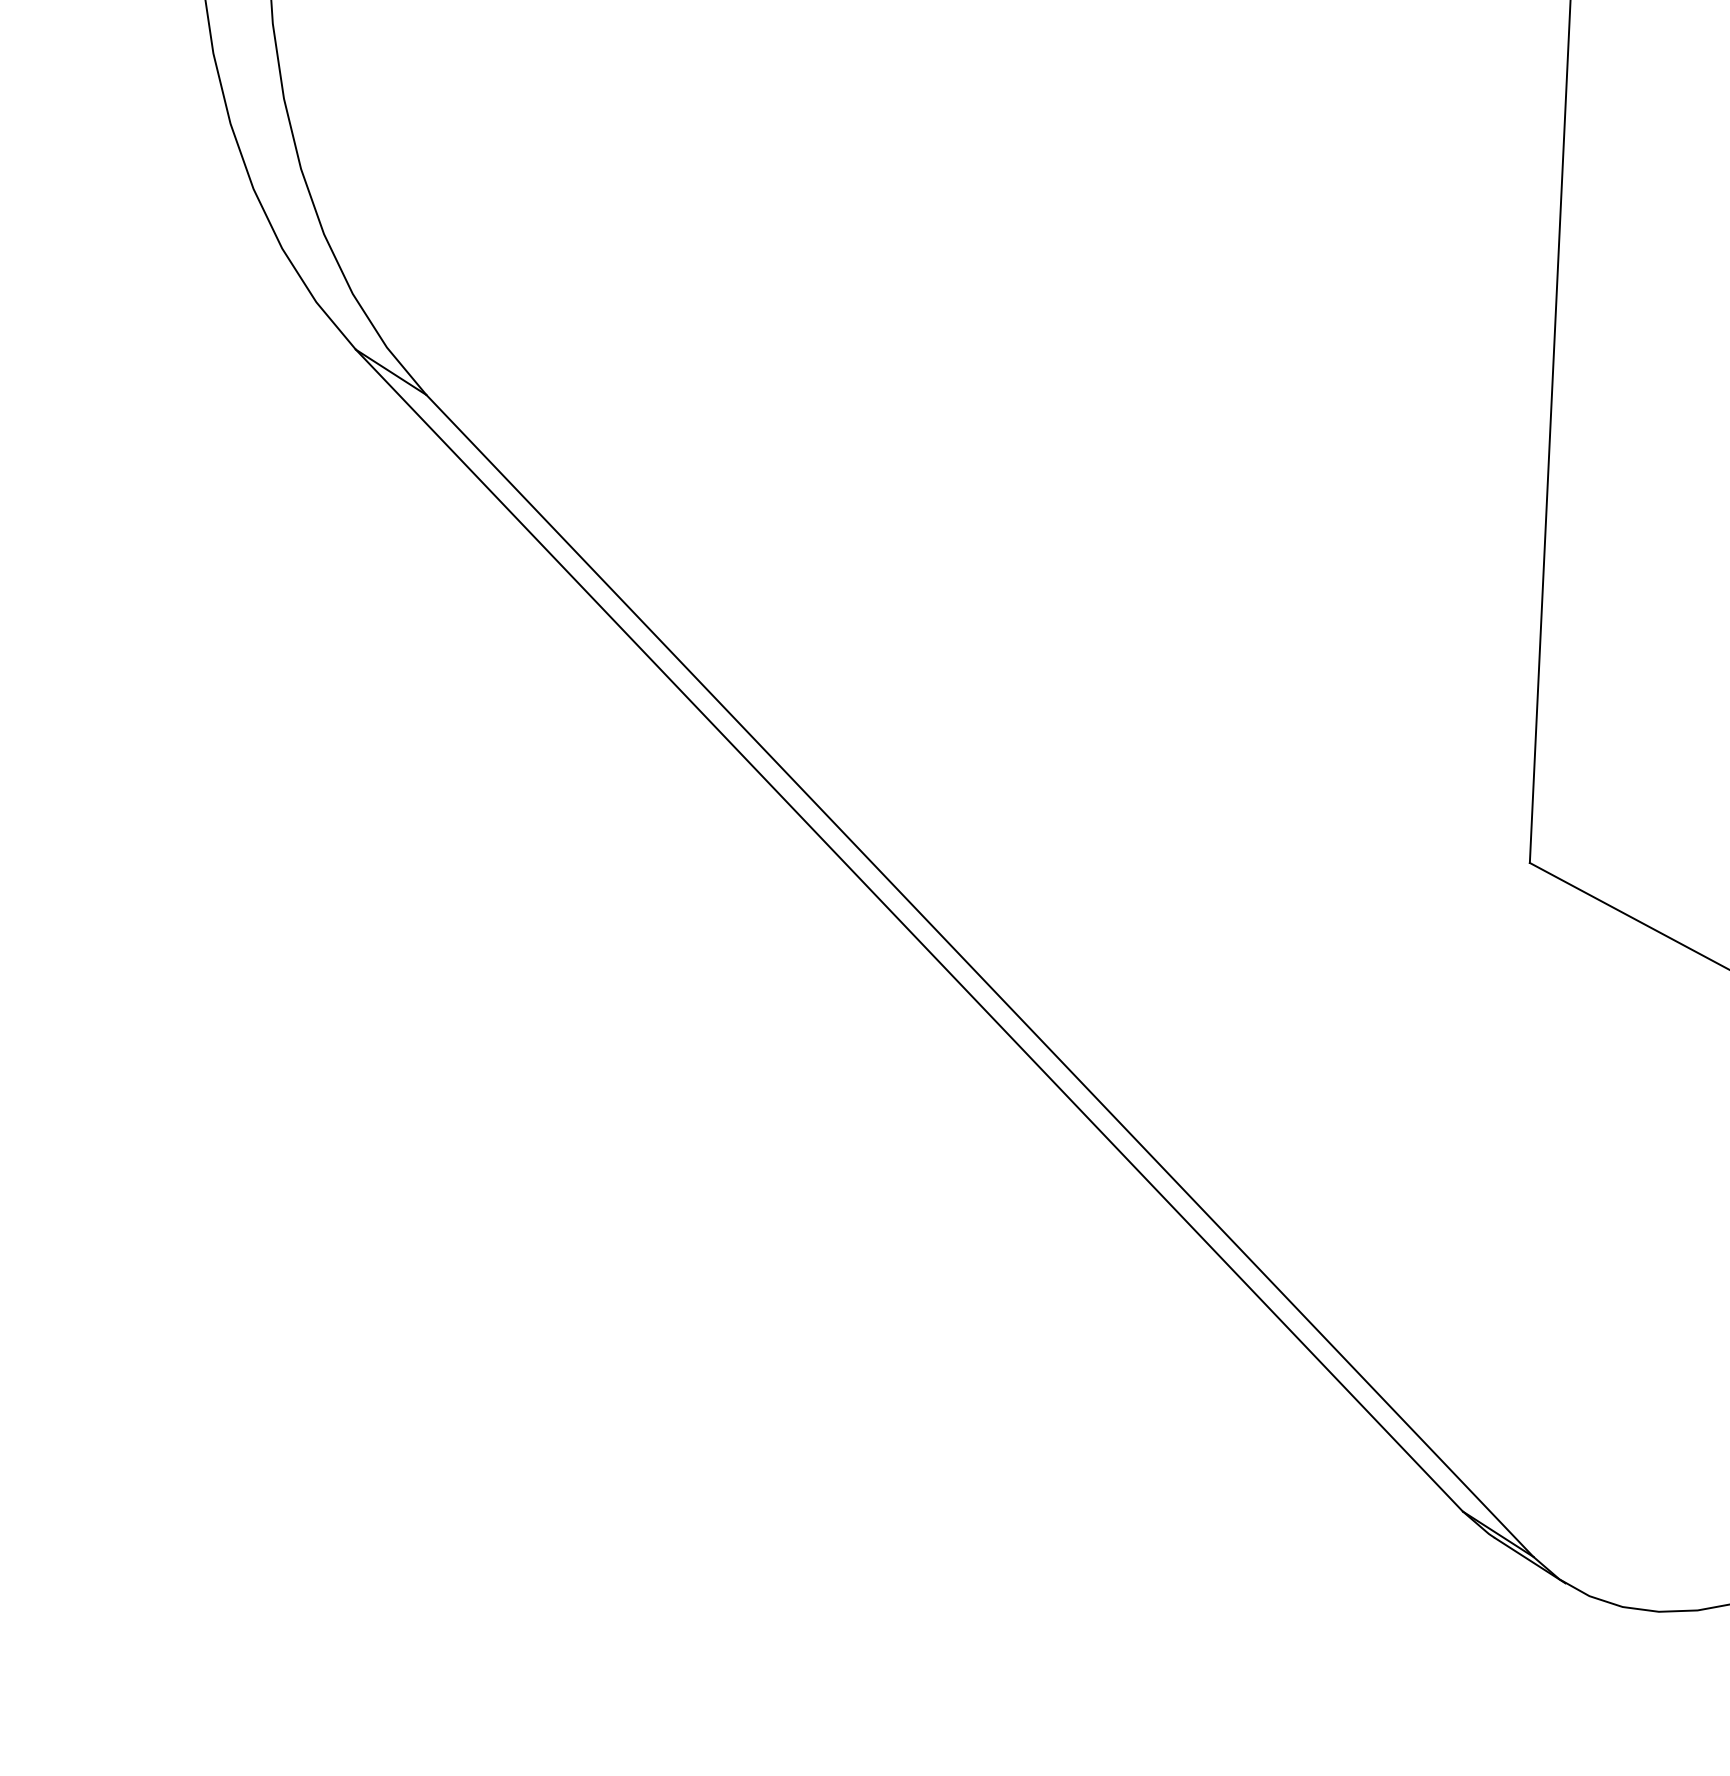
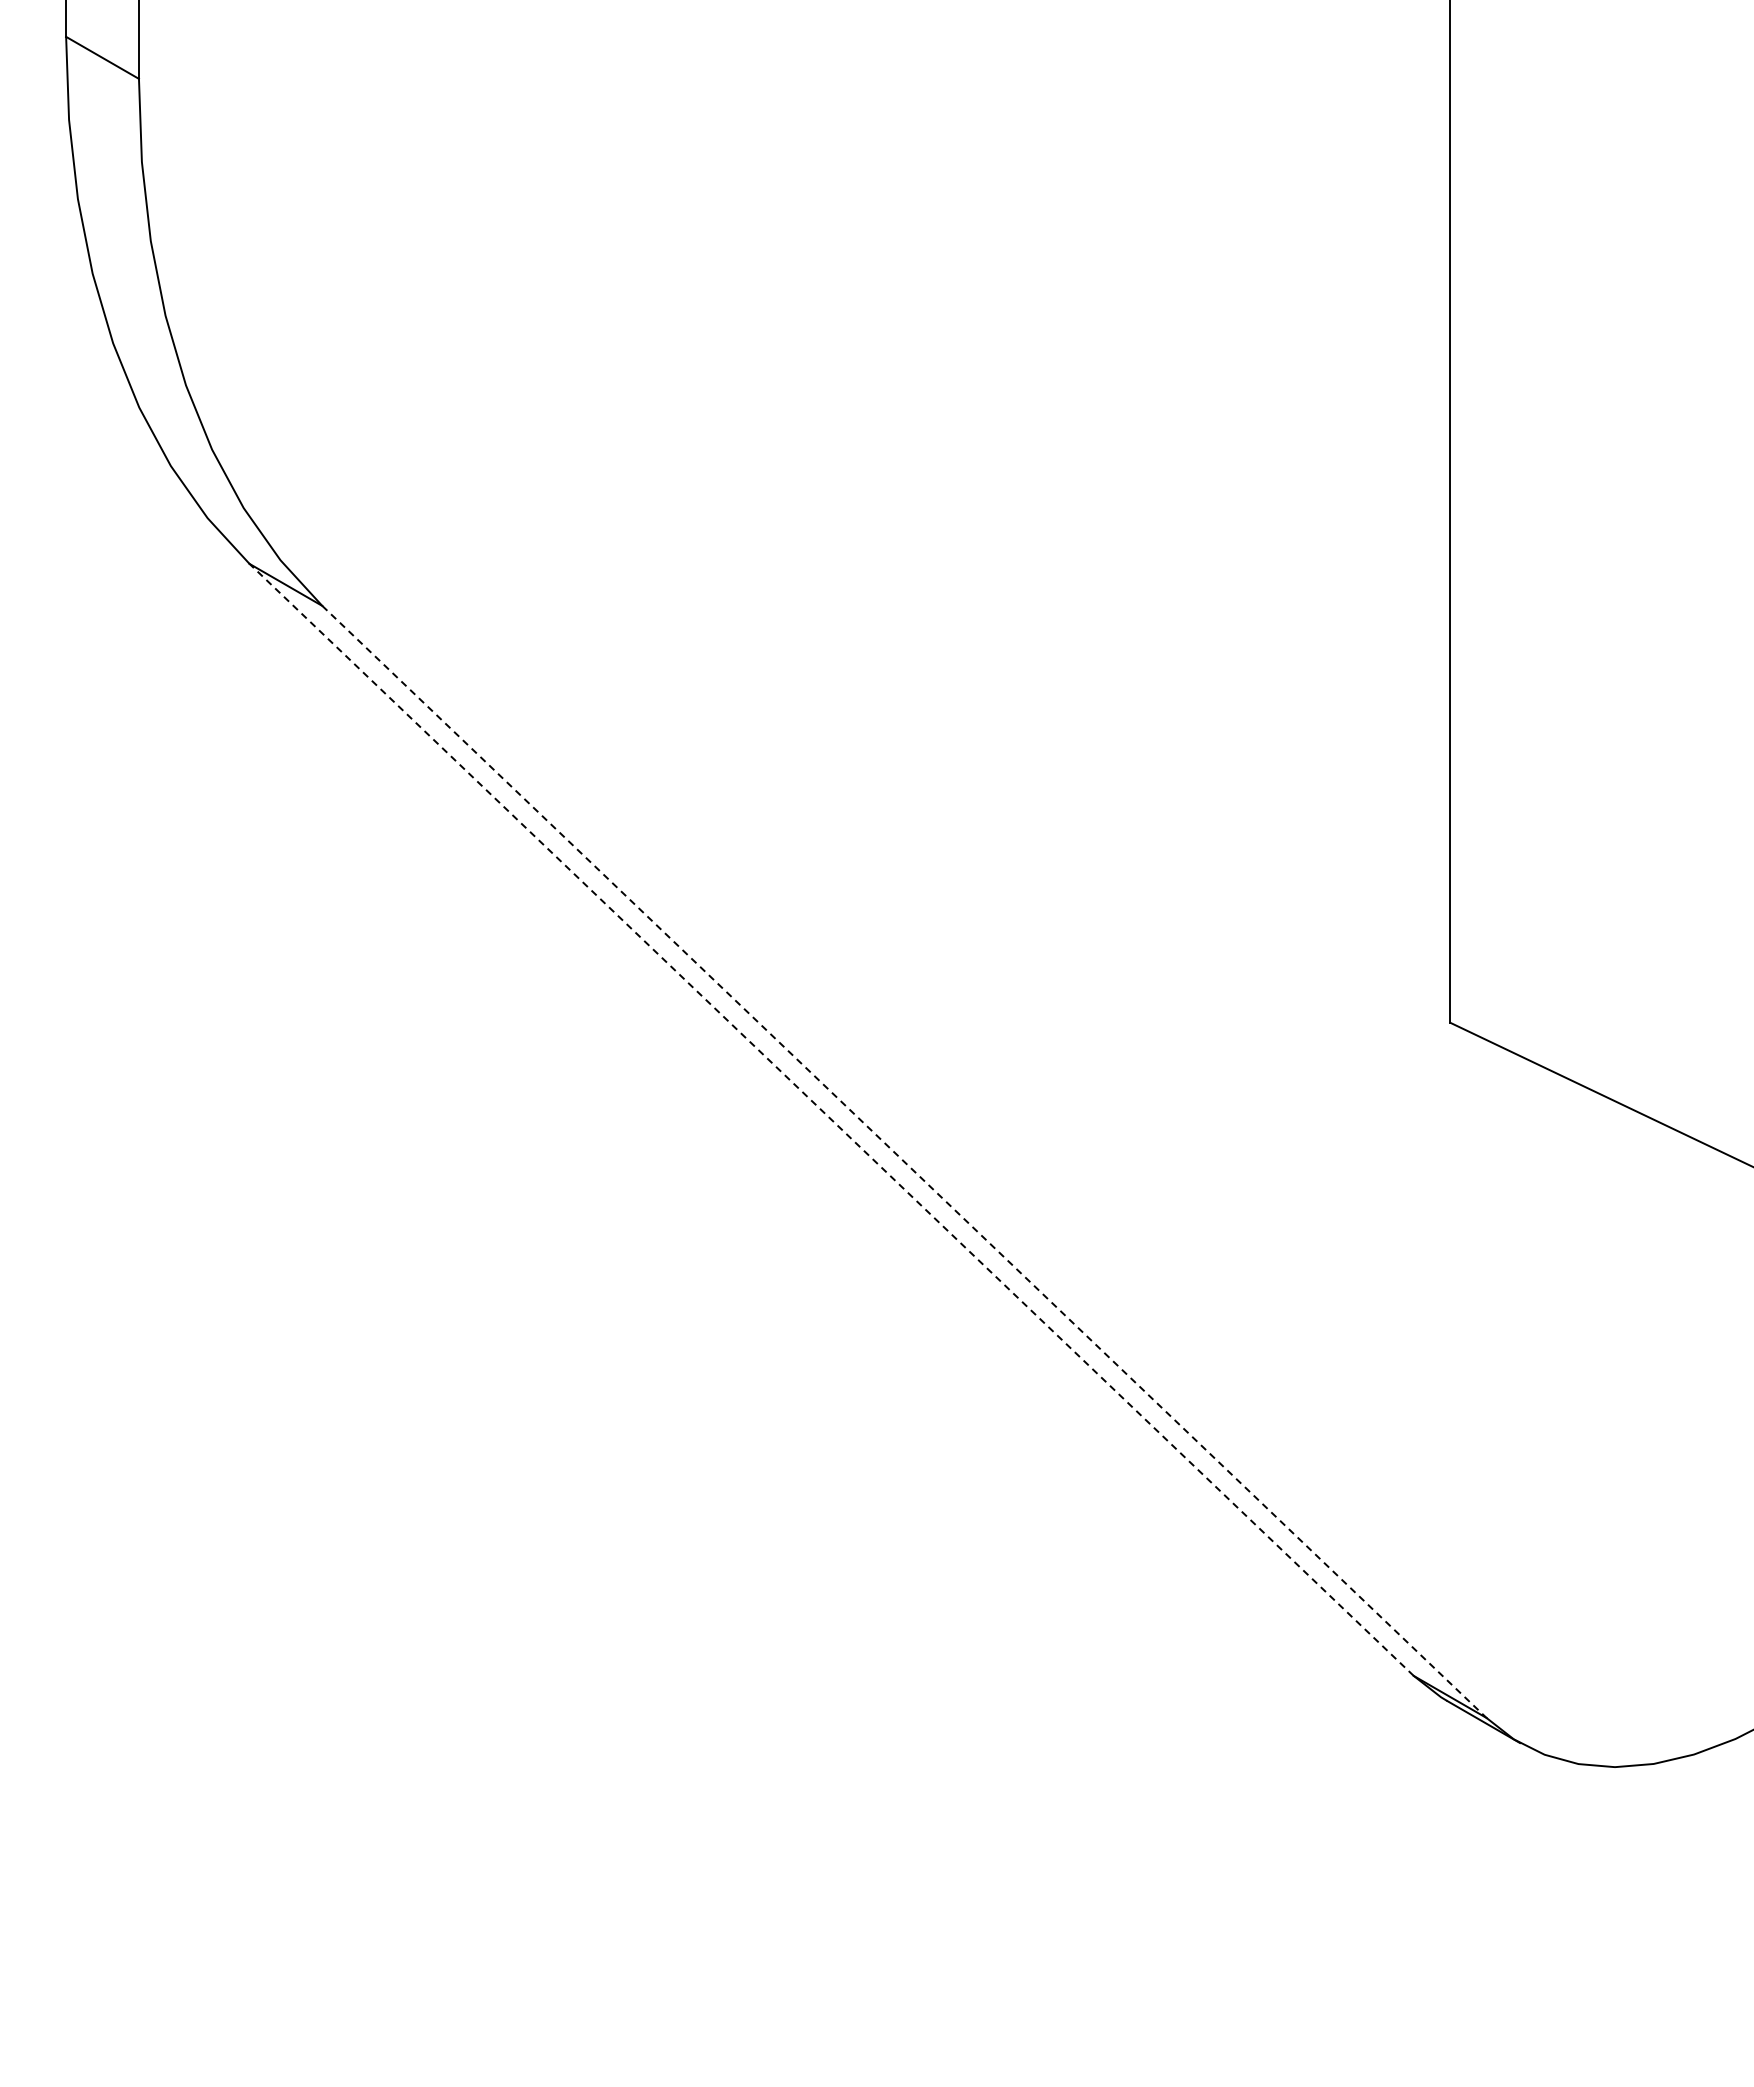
line: (909, 930) -> (831, 1119), solid -> dashed
line: (979, 976) -> (904, 1162), solid -> dashed

